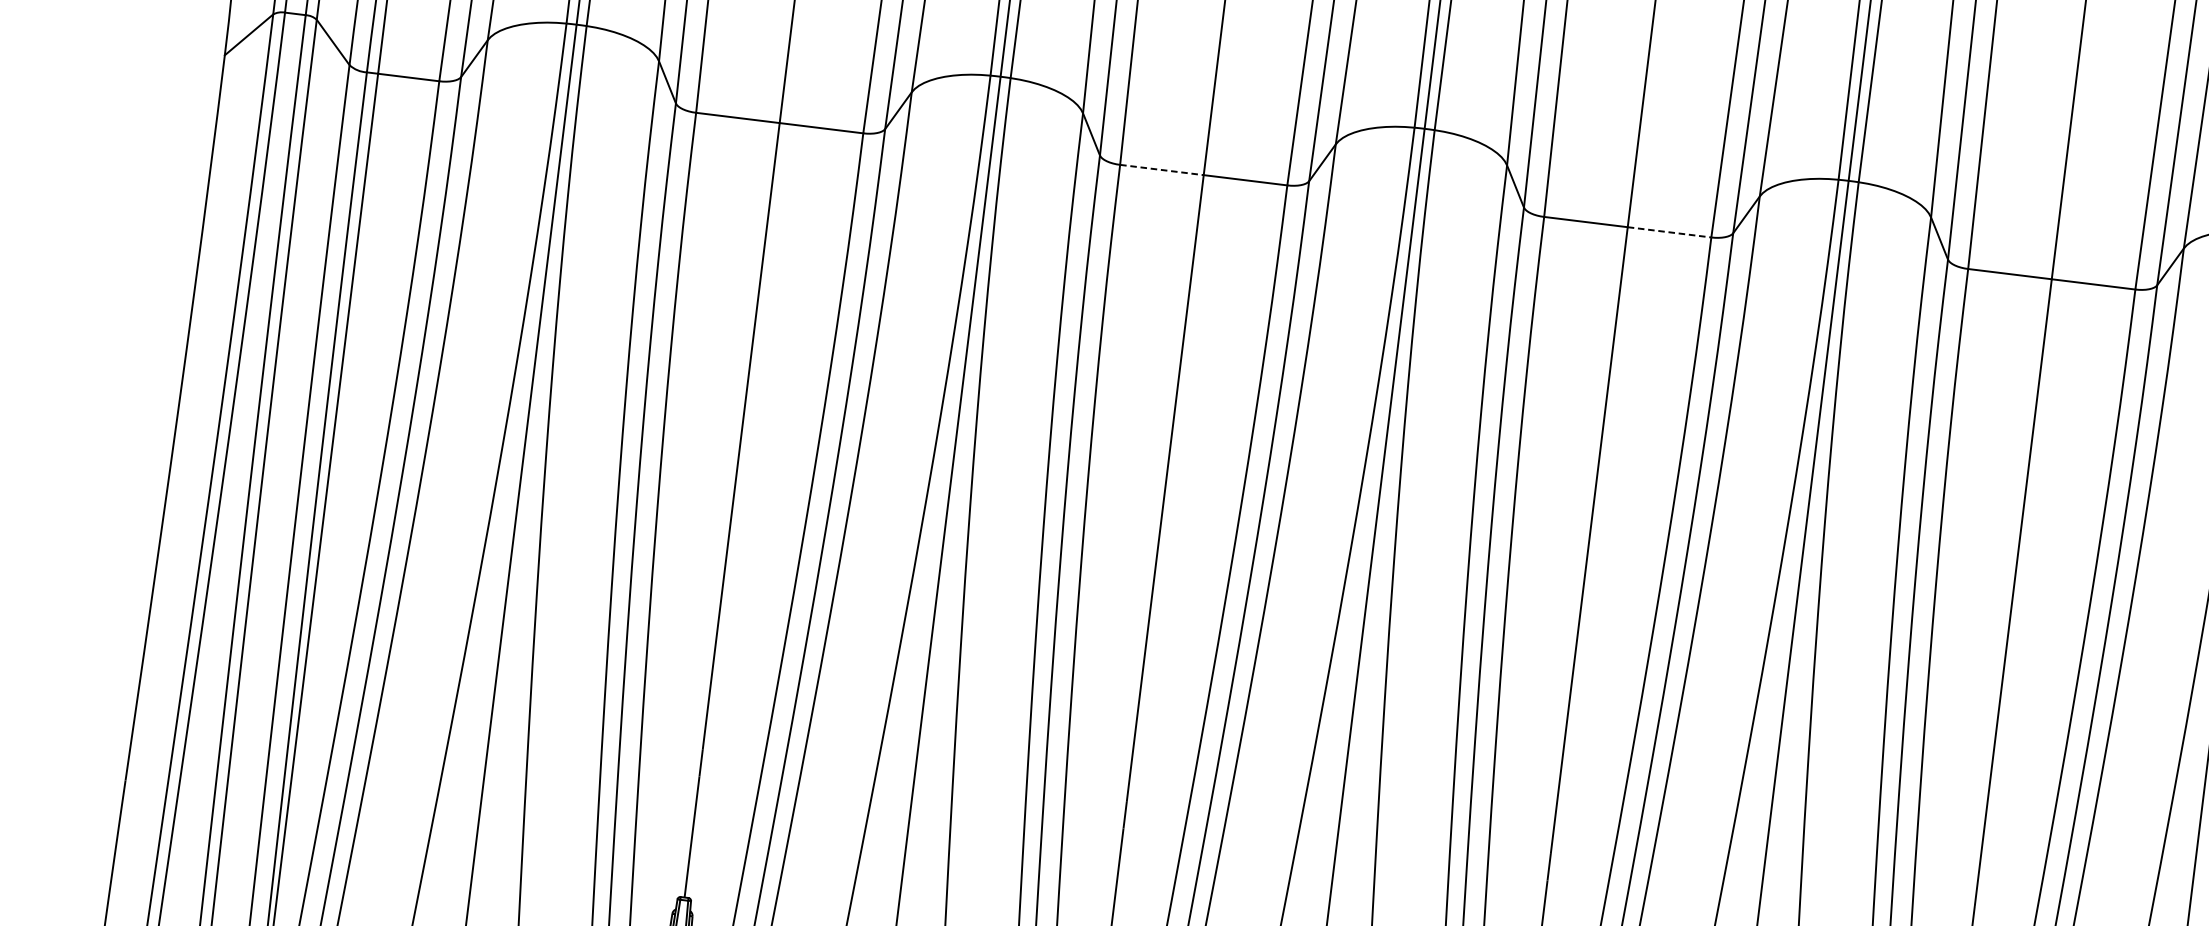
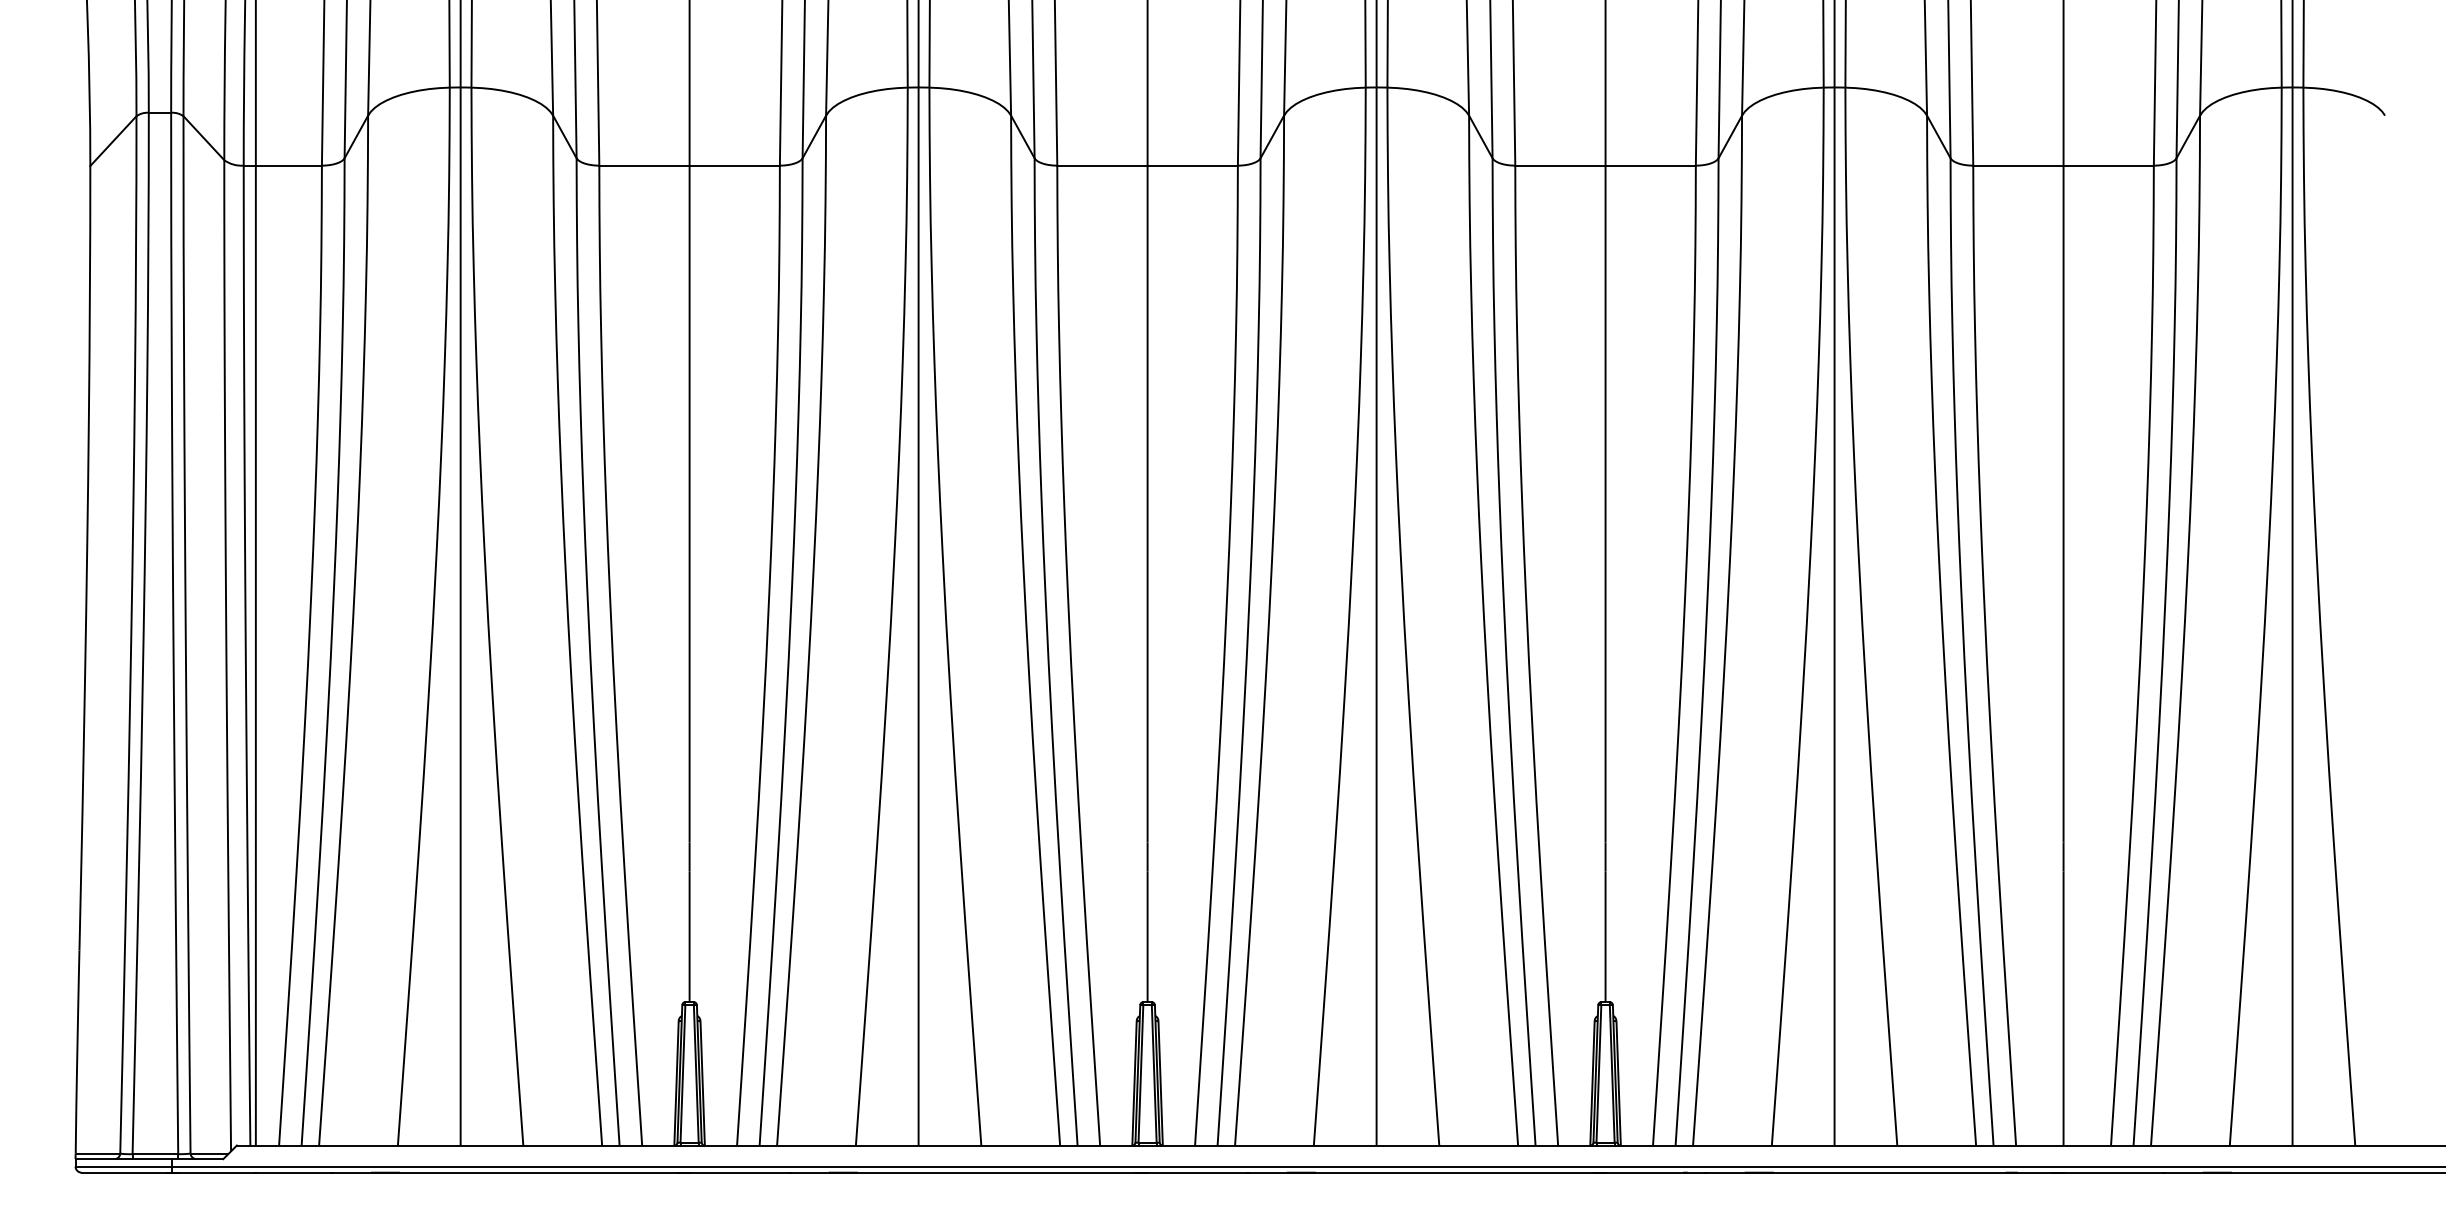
line: (1162, 169) -> (1102, 165), dashed -> solid
line: (1670, 232) -> (1651, 165), dashed -> solid

